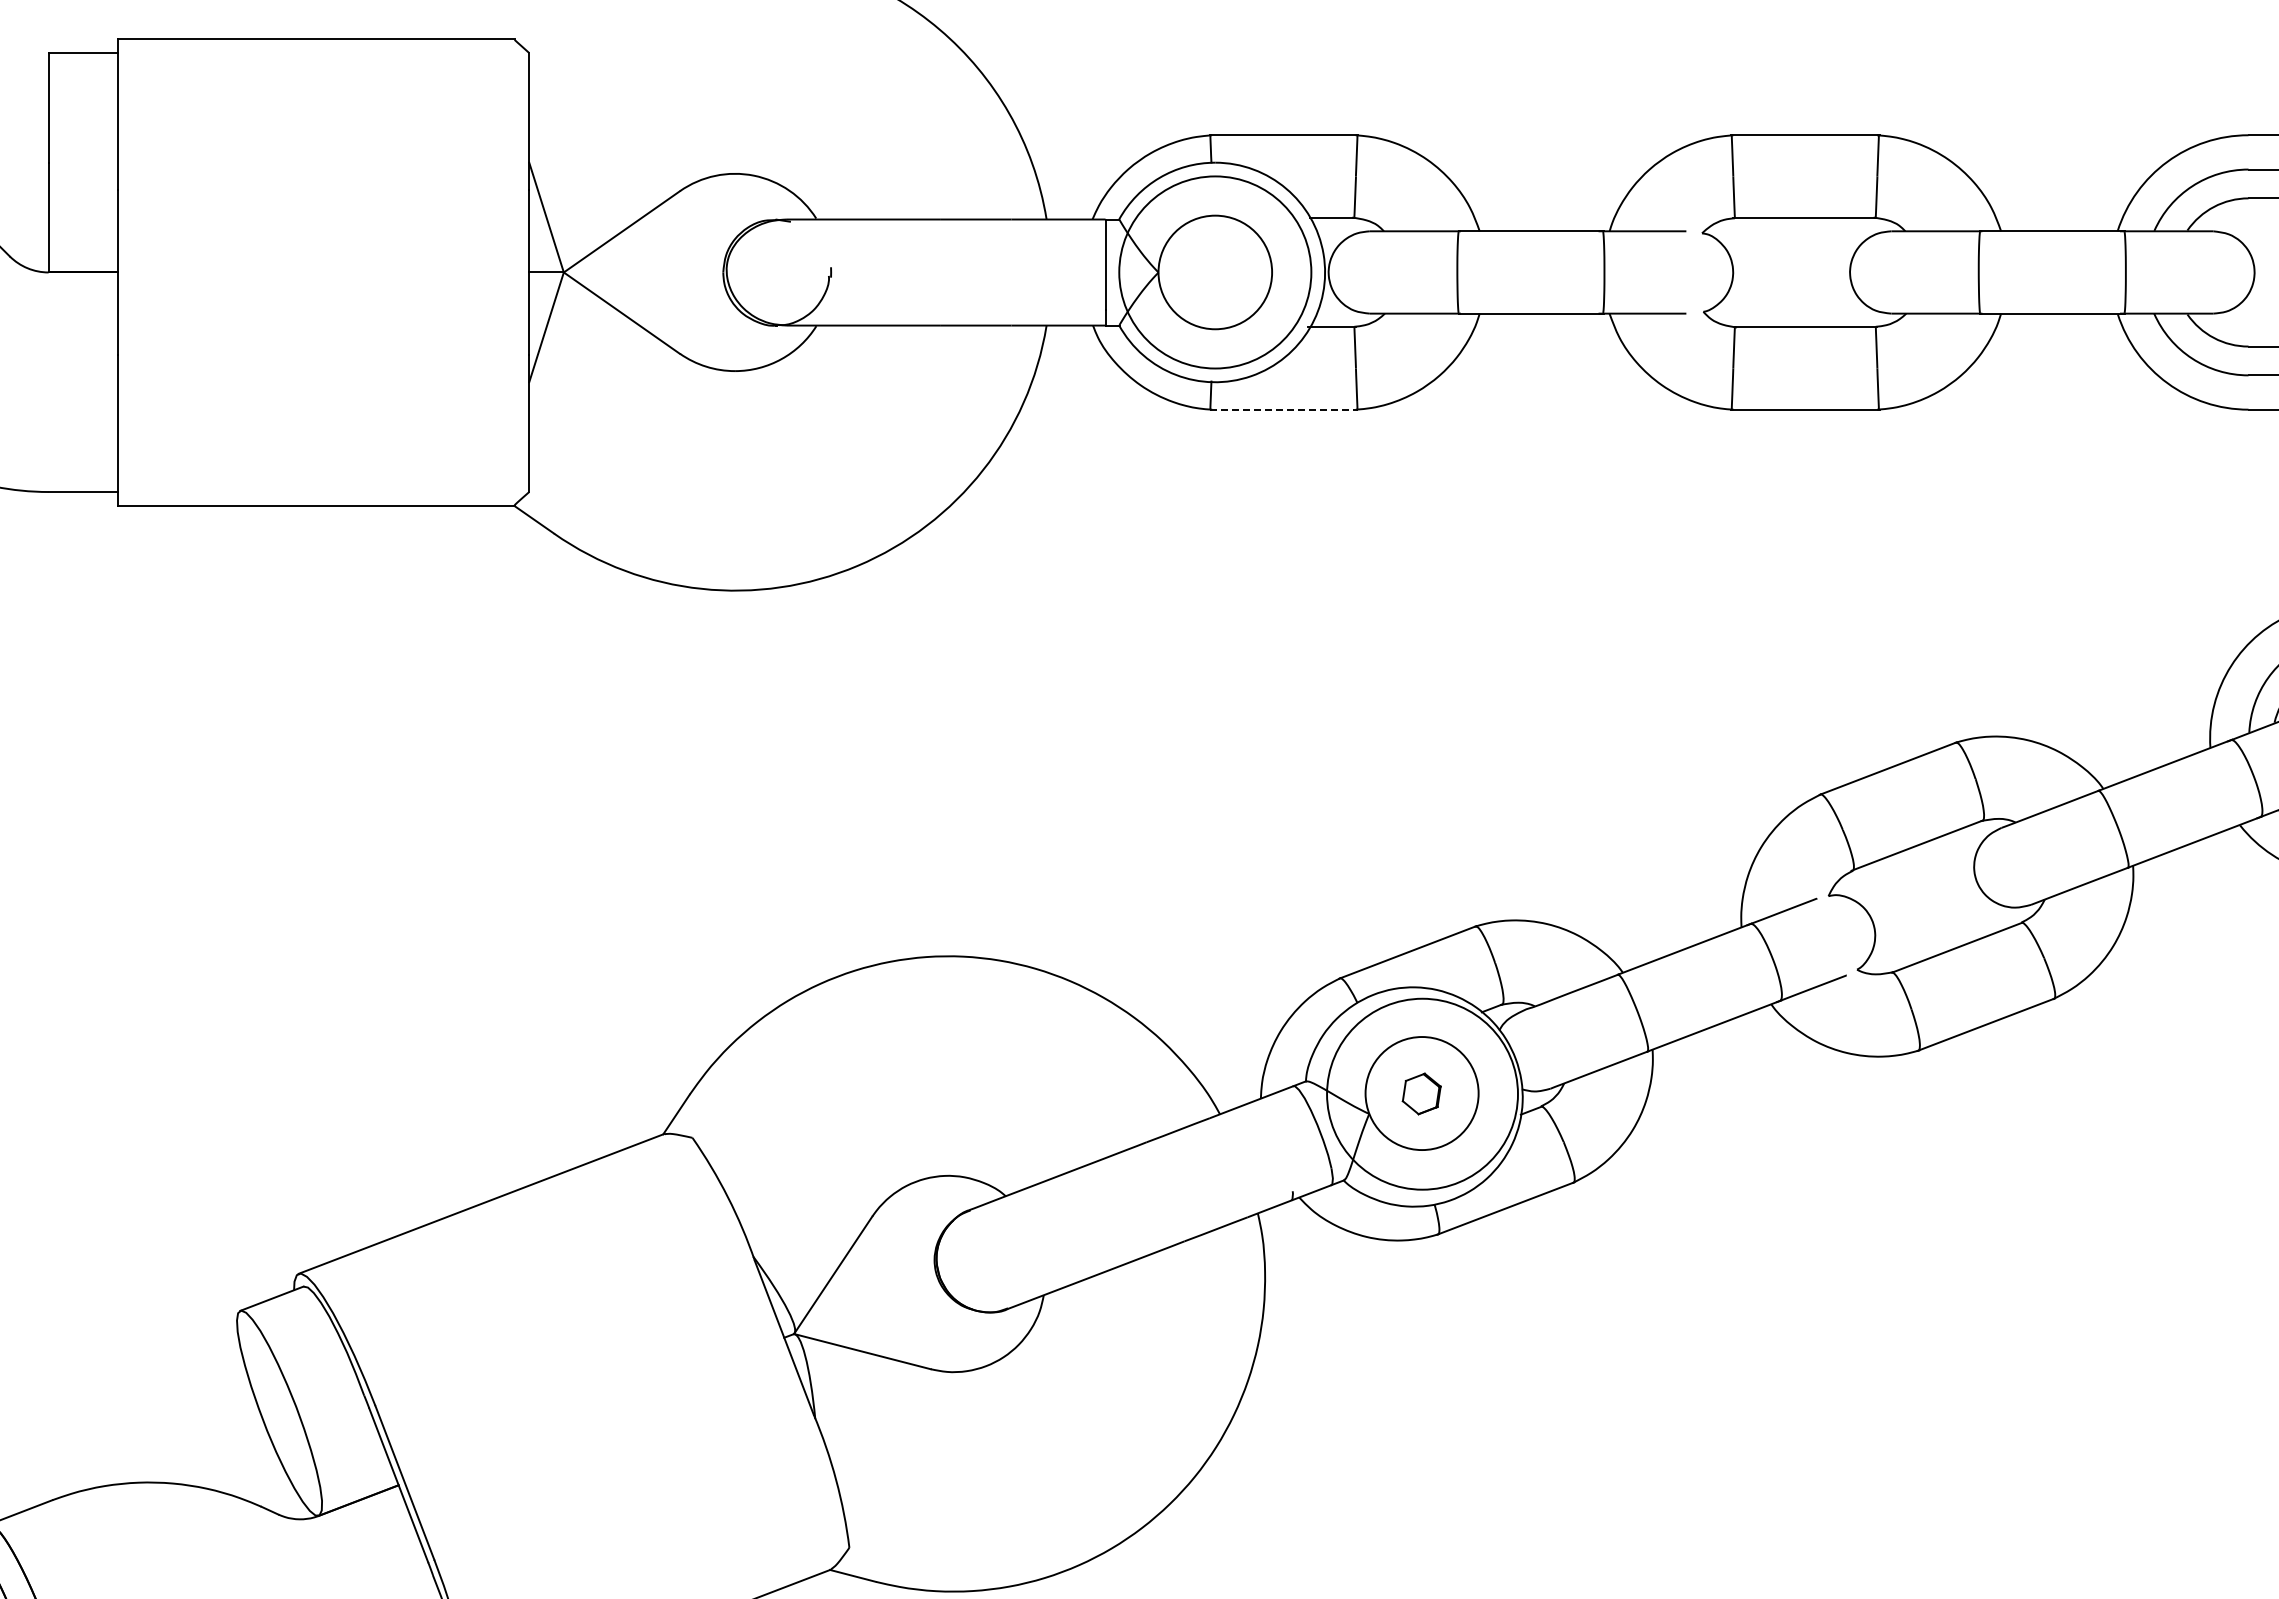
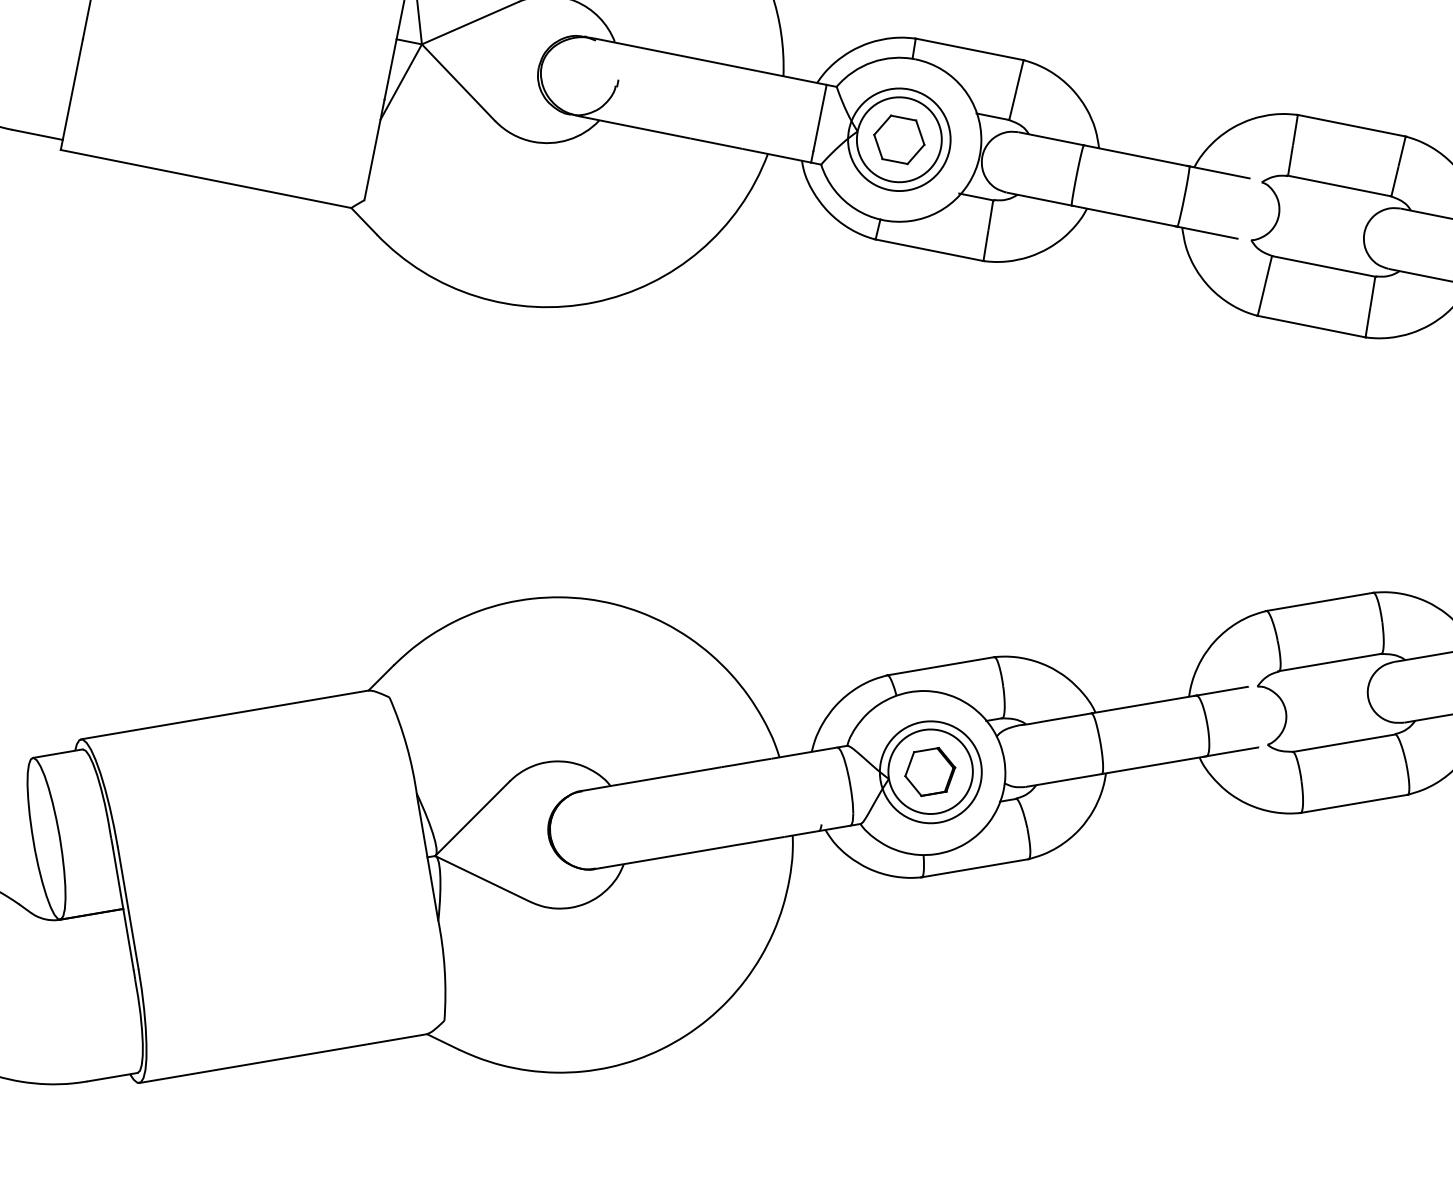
circle: (1214, 272) -> (898, 139), size x0.71
part: (1215, 272) -> (899, 139), added
line: (1284, 409) -> (929, 250), dashed -> solid
part: (1421, 1093) -> (930, 771), size x1.67
circle: (1422, 1094) -> (930, 772), size x0.71

